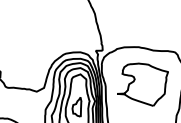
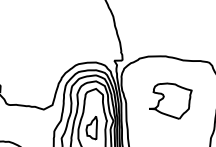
part: (142, 84) -> (170, 100), size x0.7

